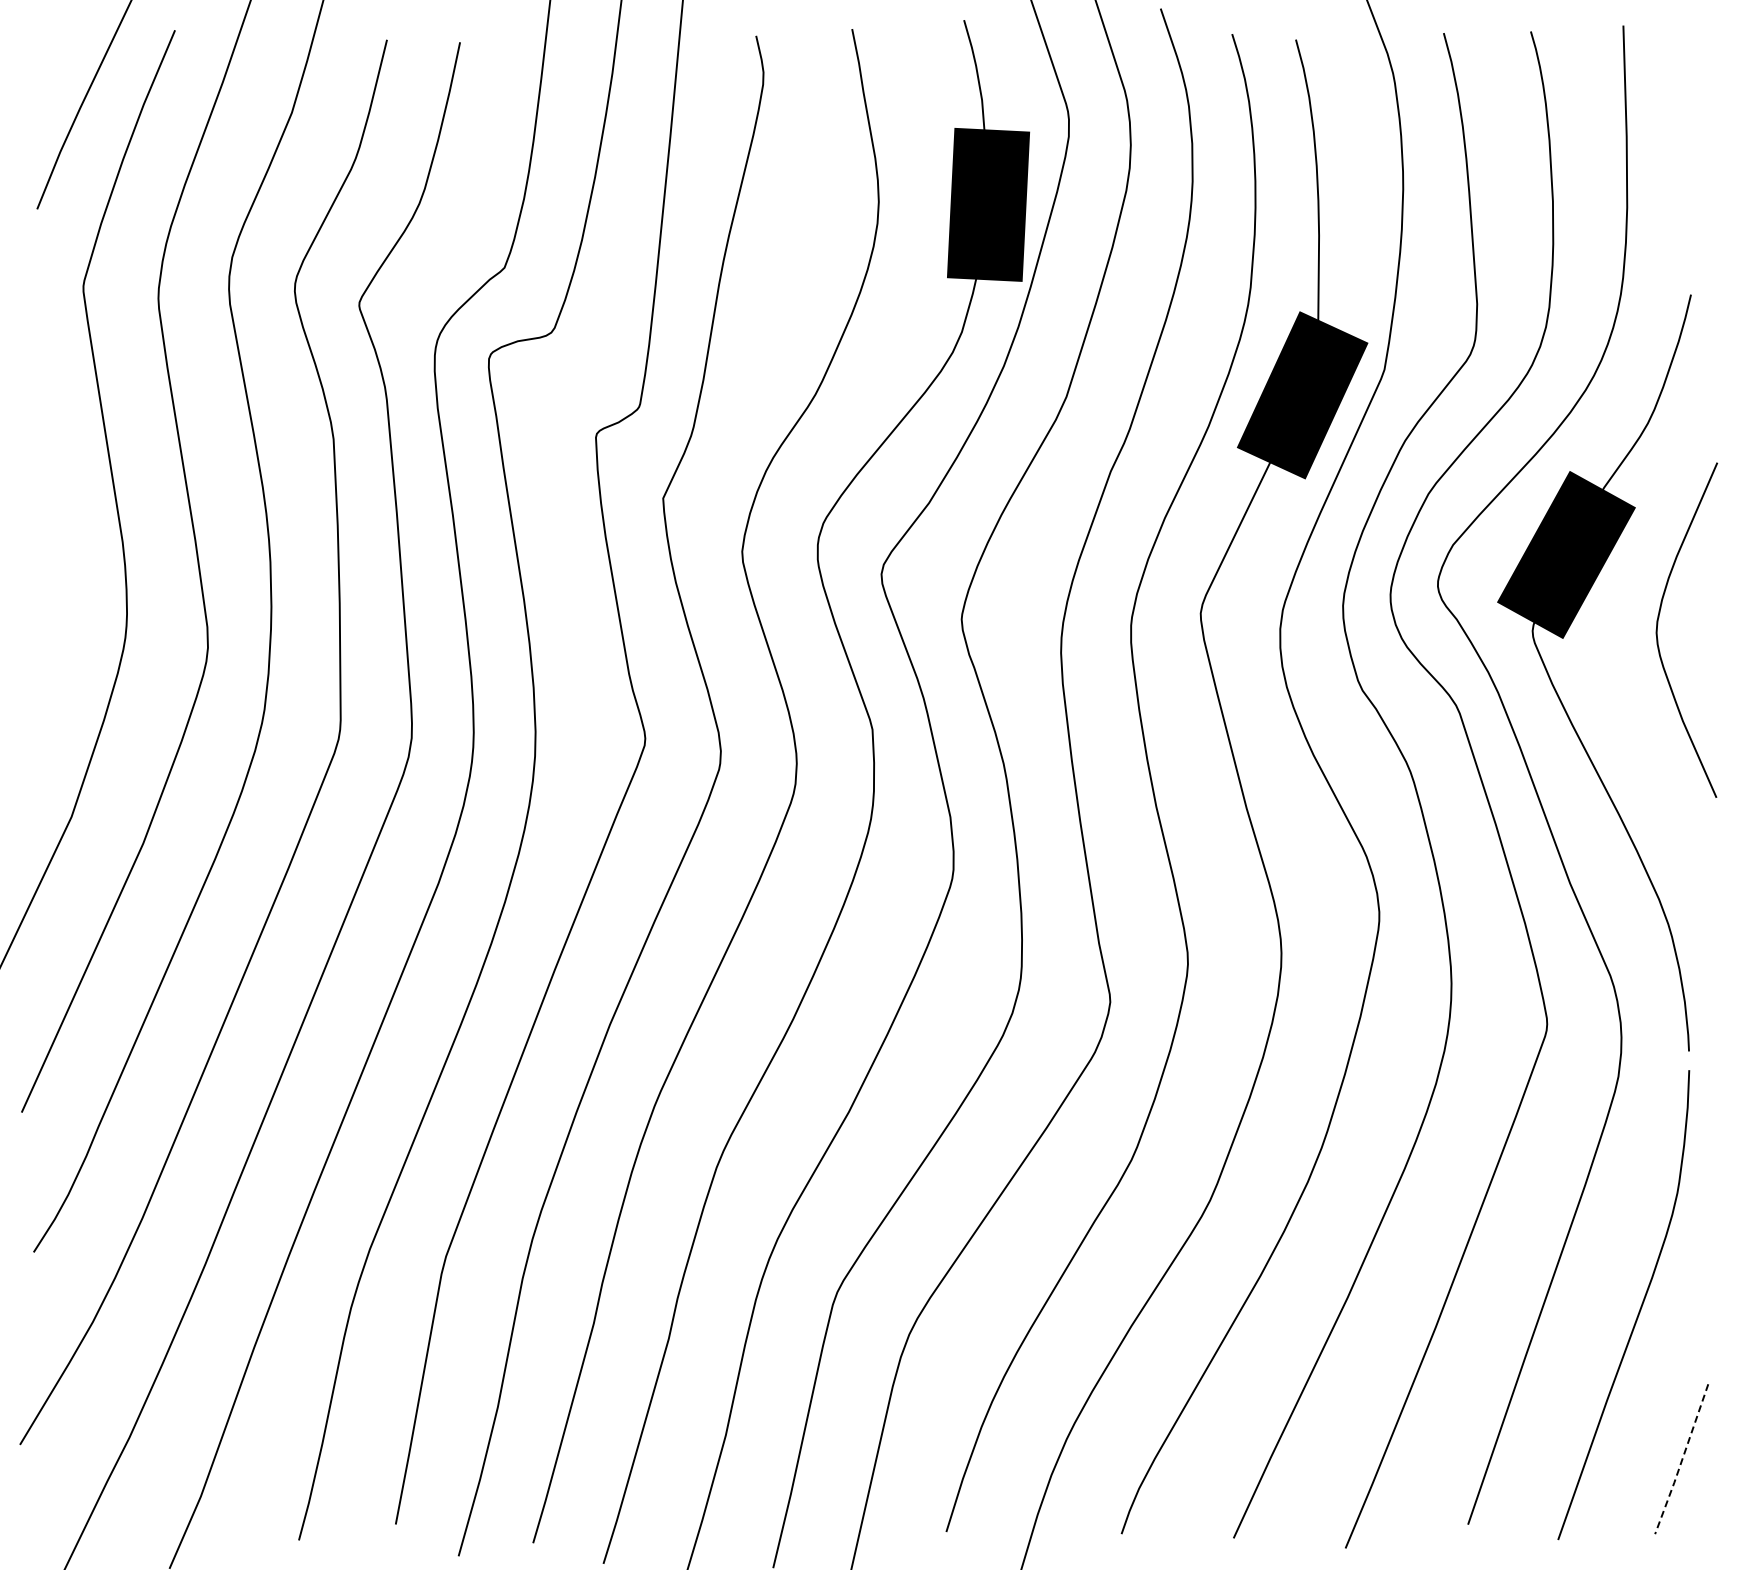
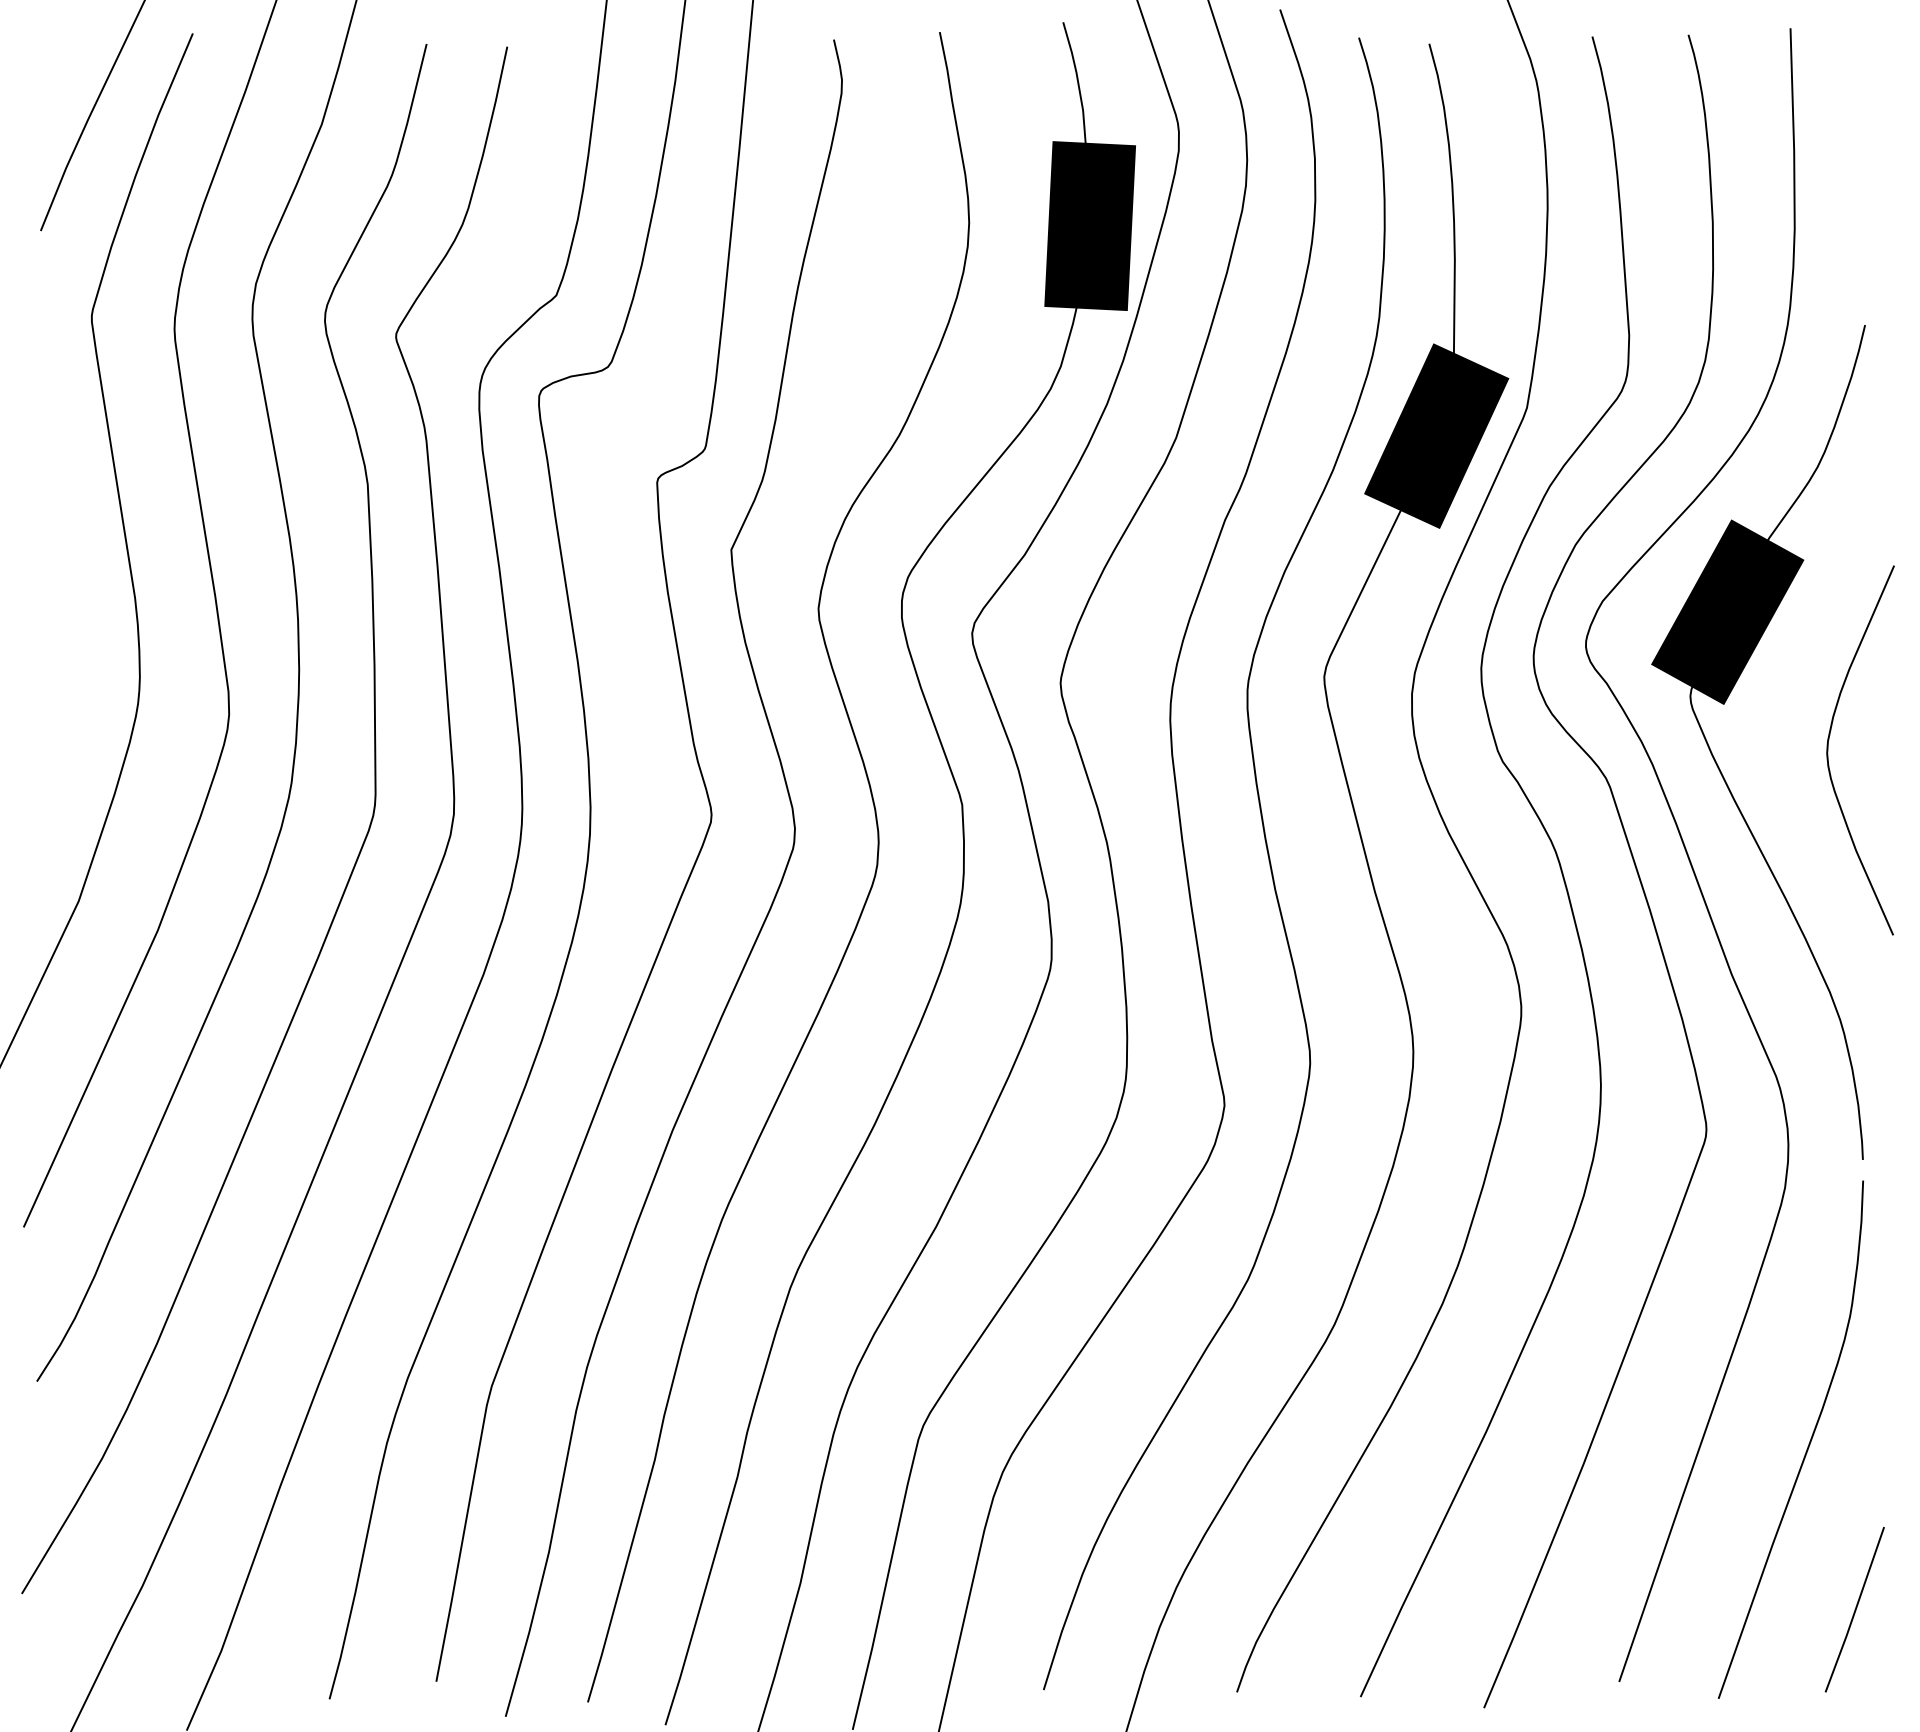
curve: (1658, 624) -> (1829, 744), moved
line: (1682, 1460) -> (1855, 1611), dashed -> solid

